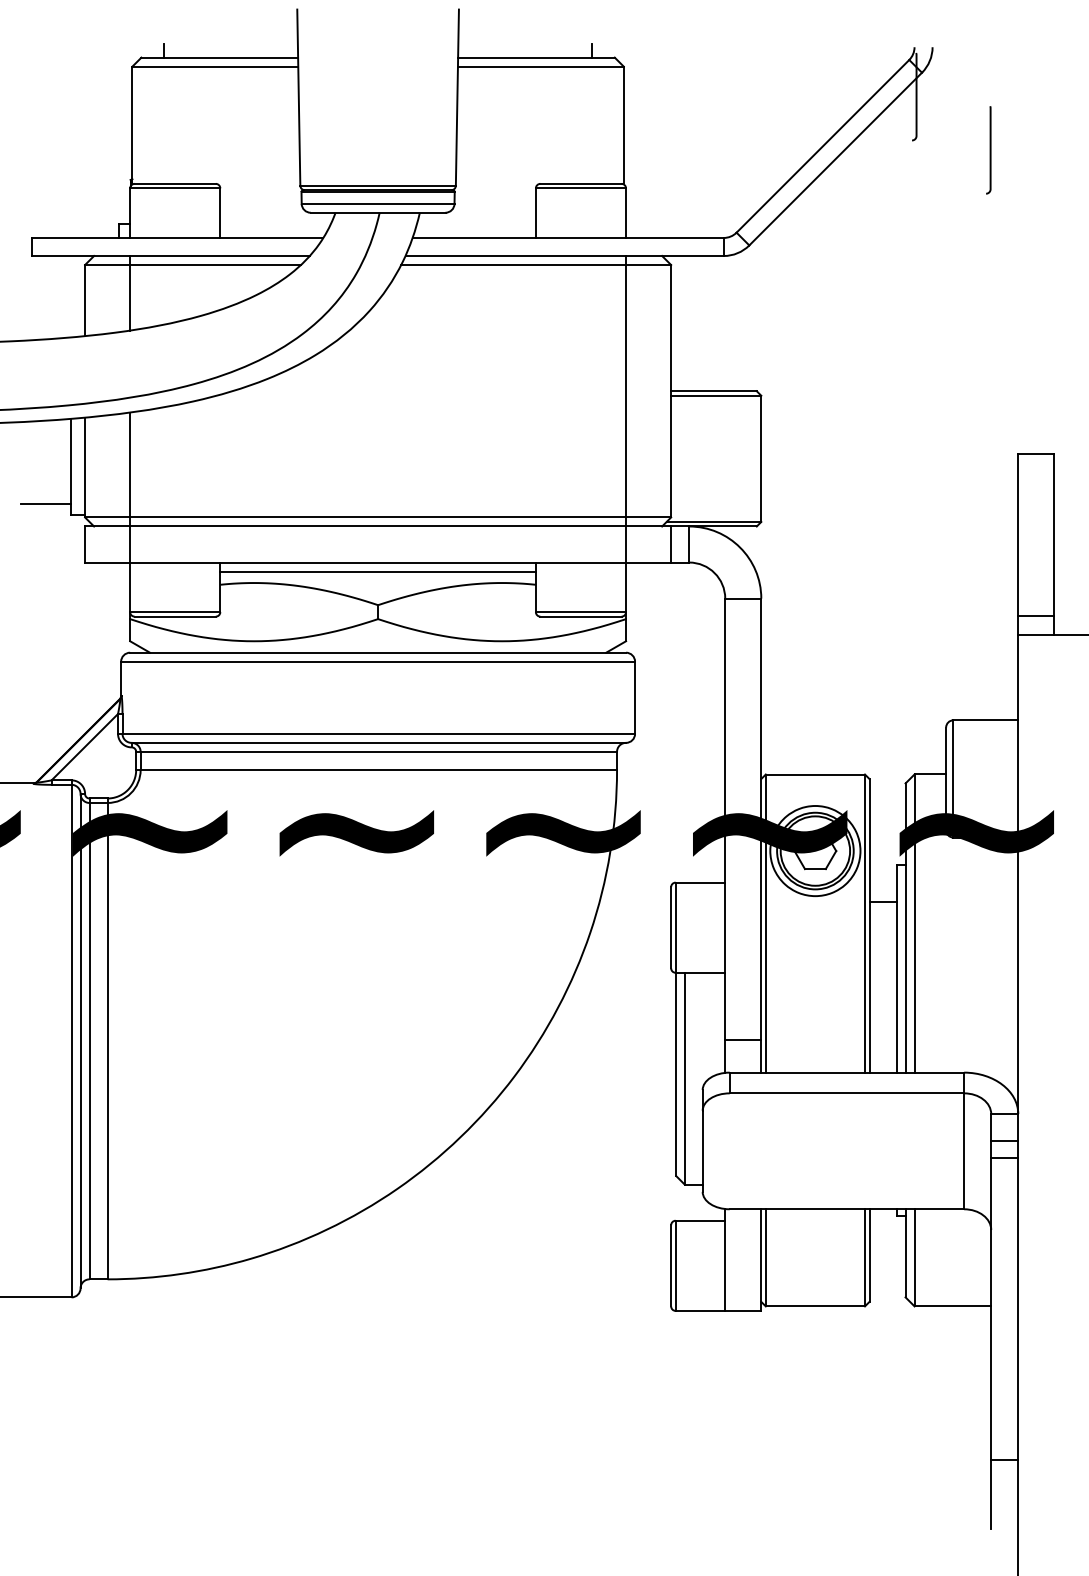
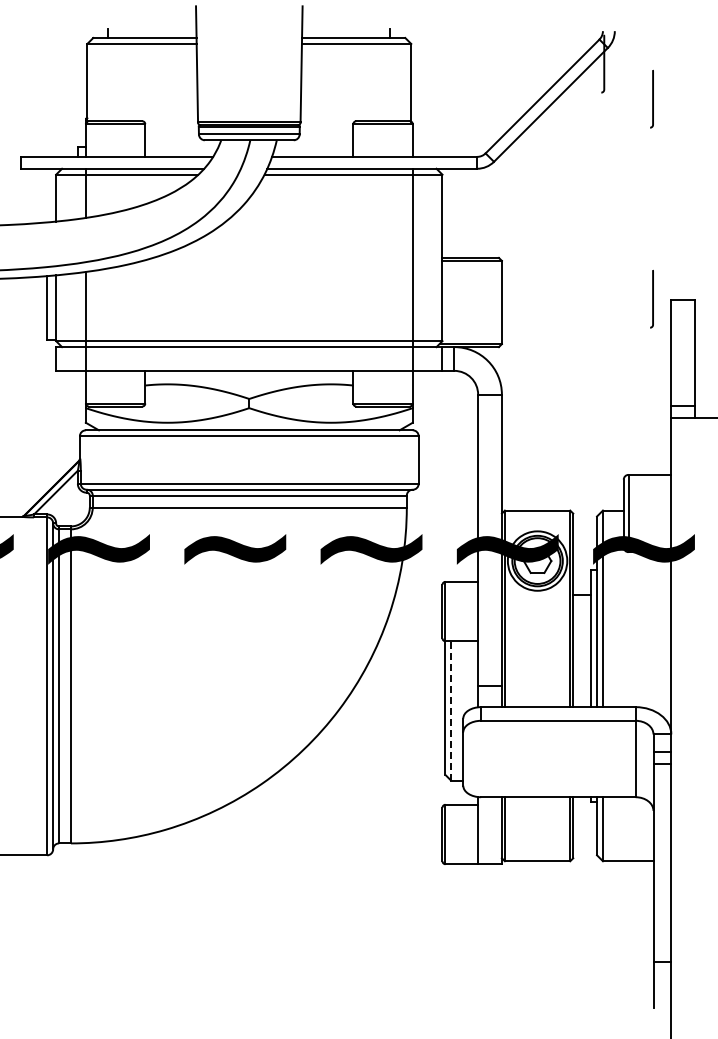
curve: (989, 452) -> (652, 298), added
line: (44, 504) -> (29, 332), removed
line: (378, 571) -> (249, 376), removed
line: (684, 1079) -> (451, 711), solid -> dashed

